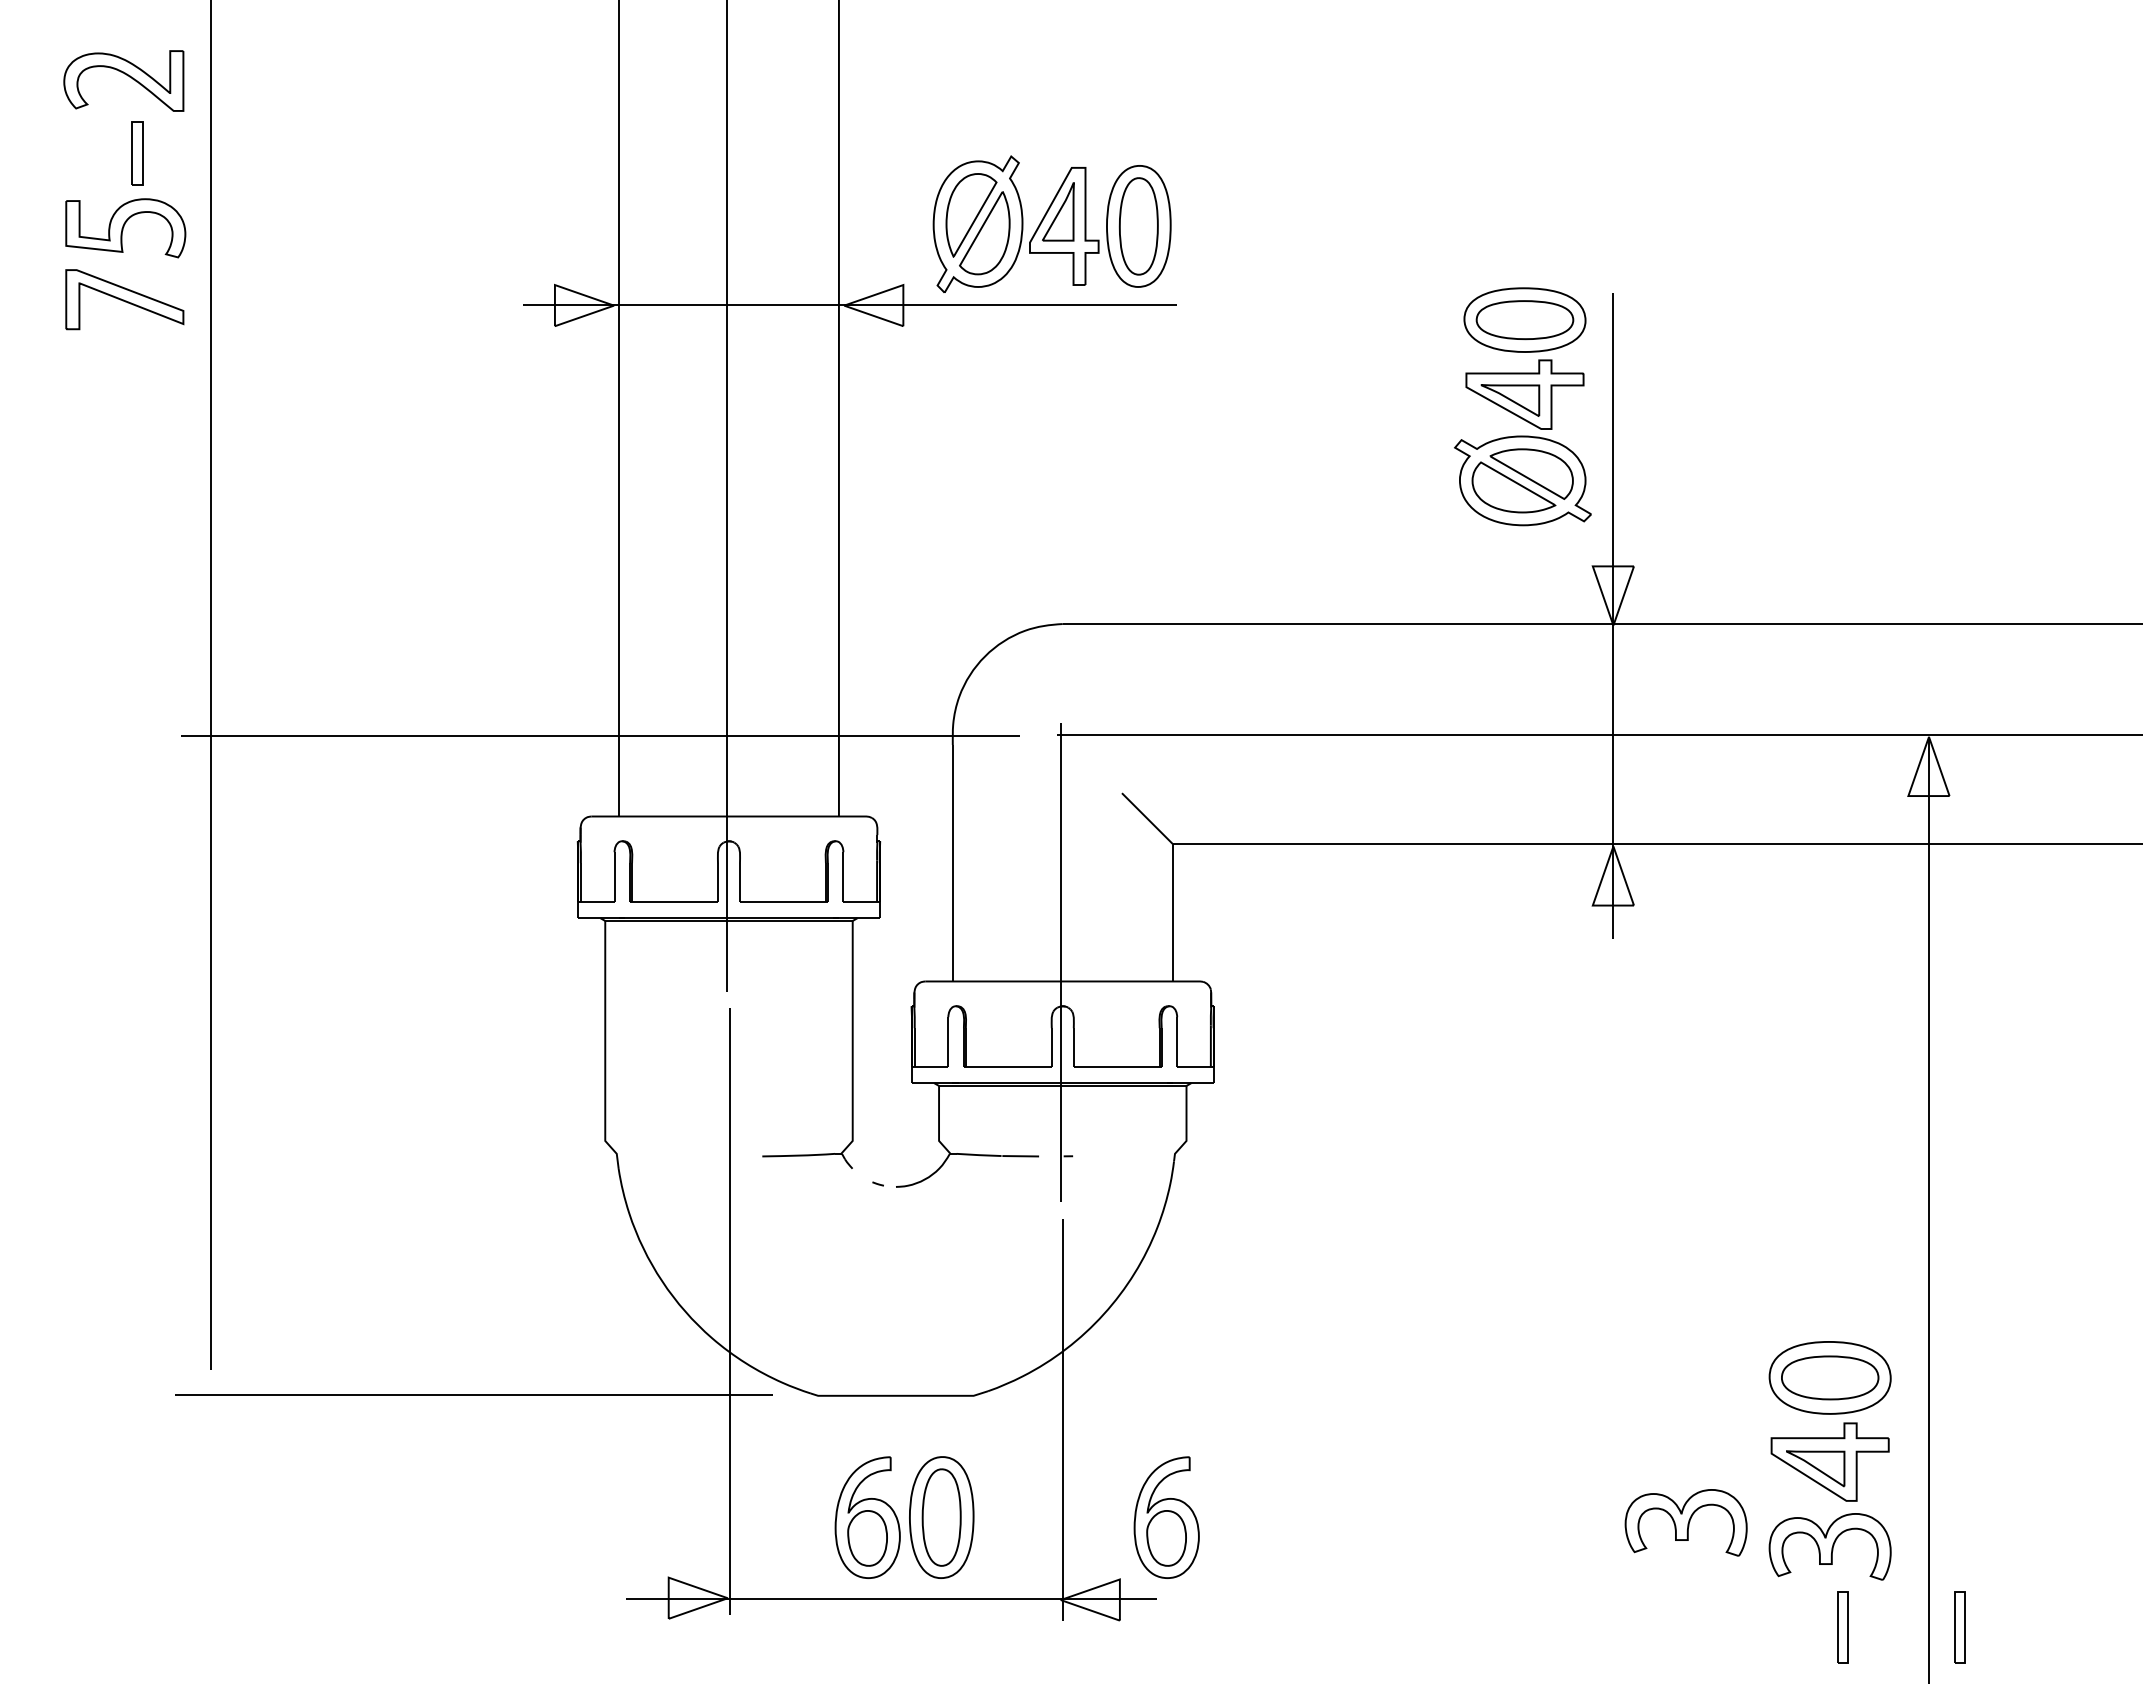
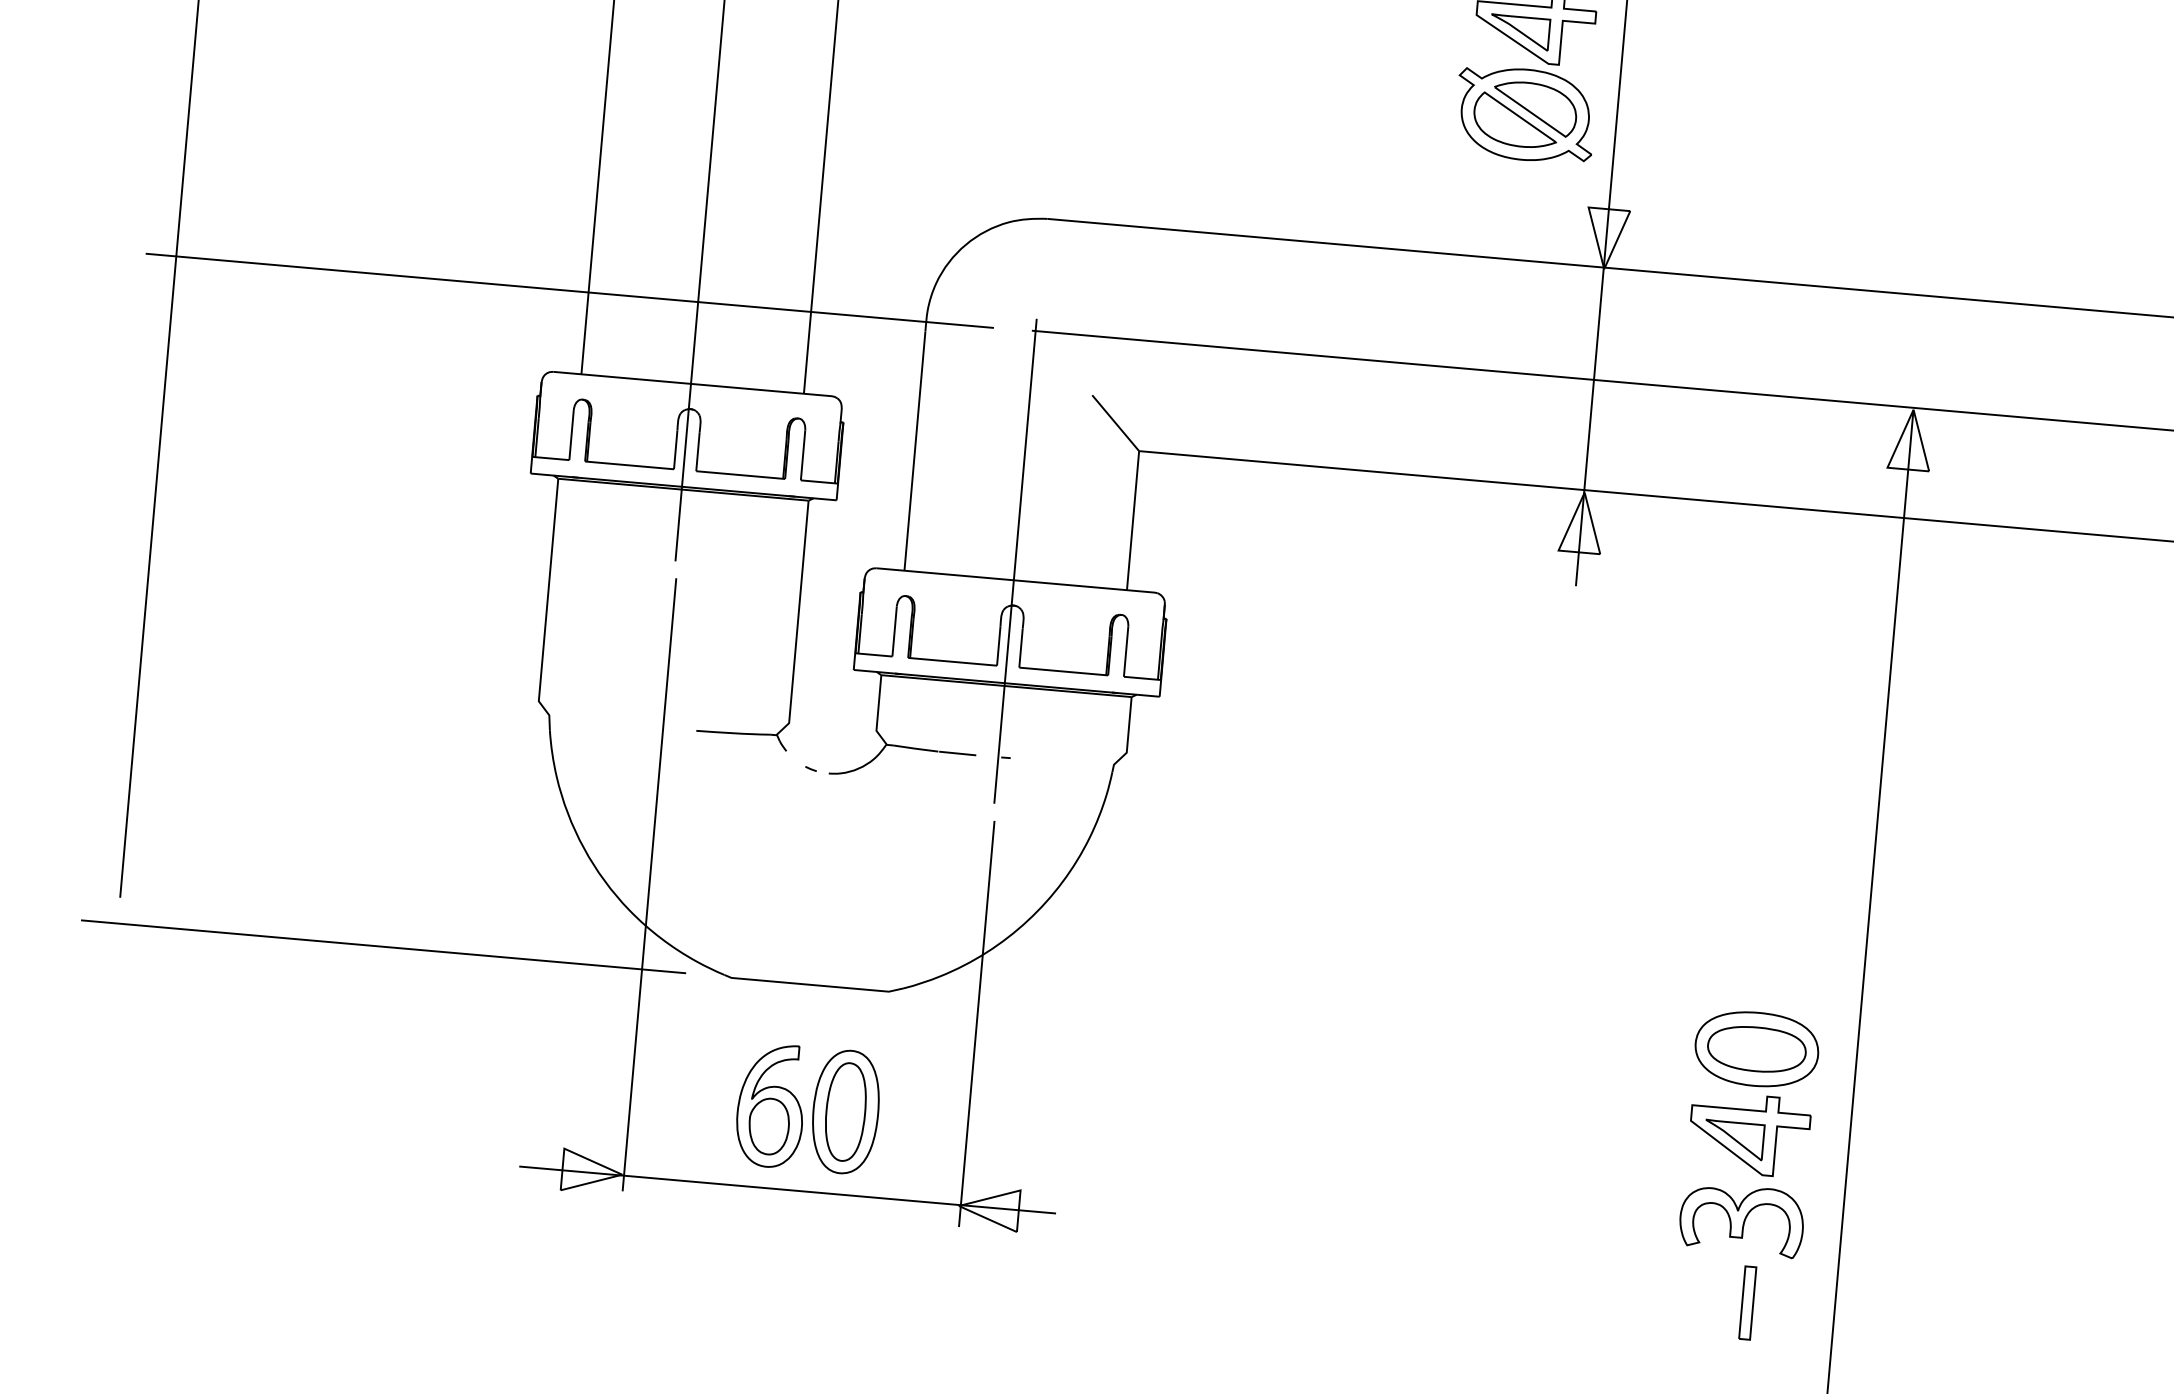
part: (1166, 1517) -> (1073, 1131), removed
part: (1685, 1522) -> (1597, 1182), removed
part: (1959, 1627) -> (1865, 1313), removed

